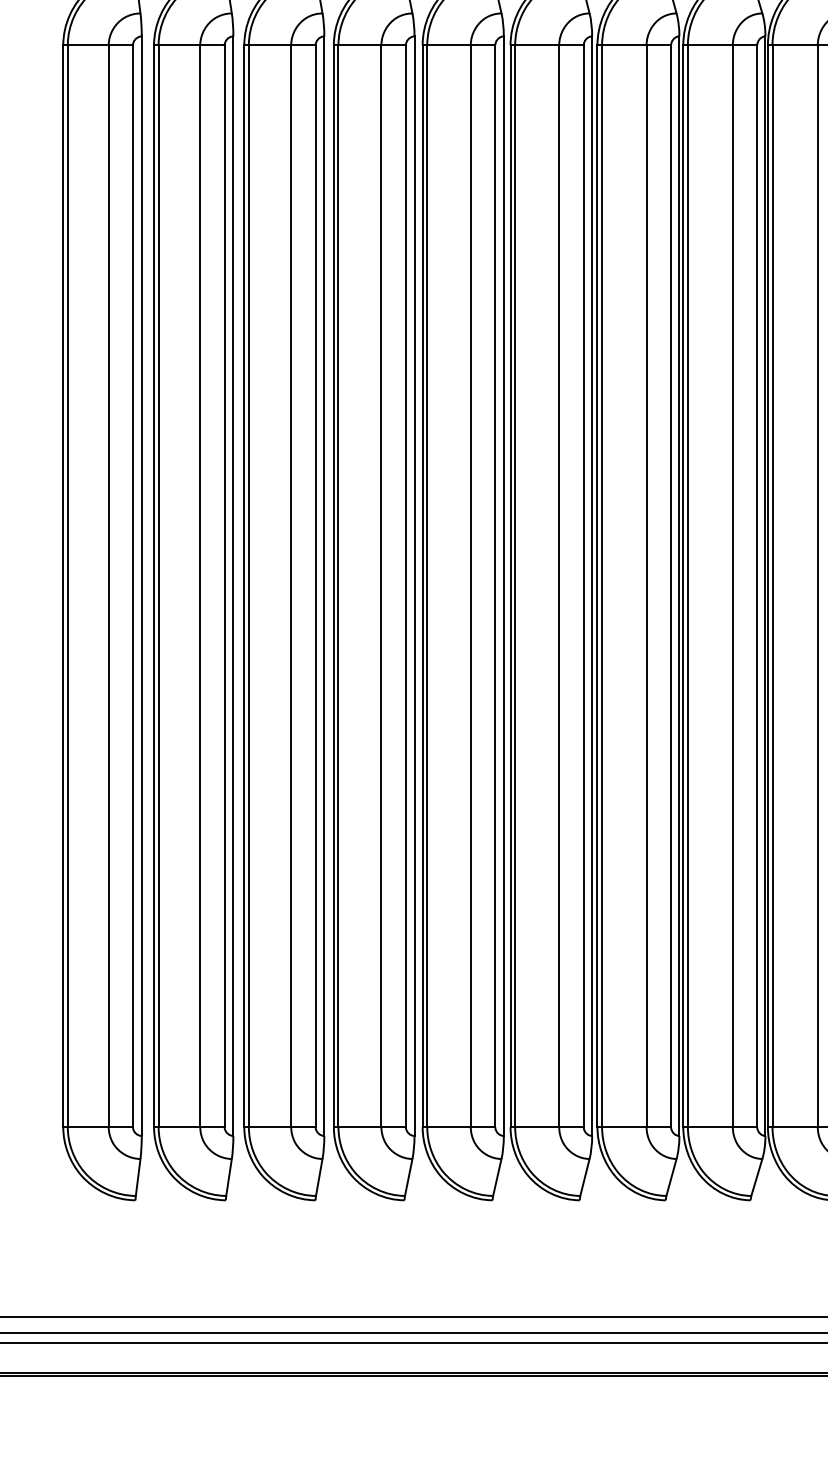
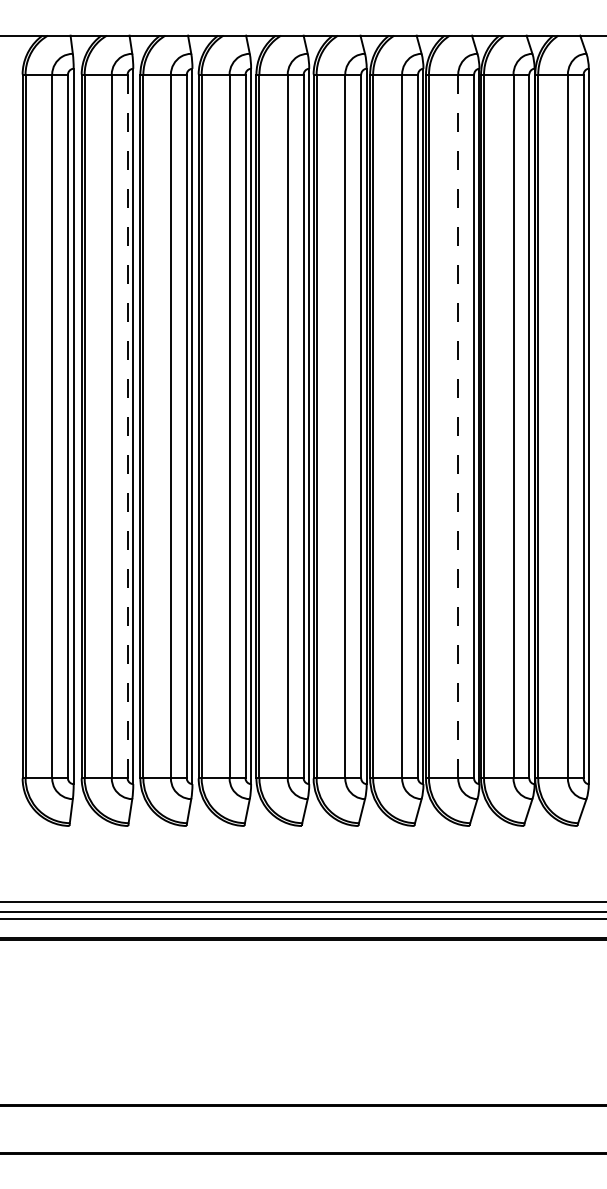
line: (224, 586) -> (127, 426), solid -> dashed
line: (733, 586) -> (458, 426), solid -> dashed

